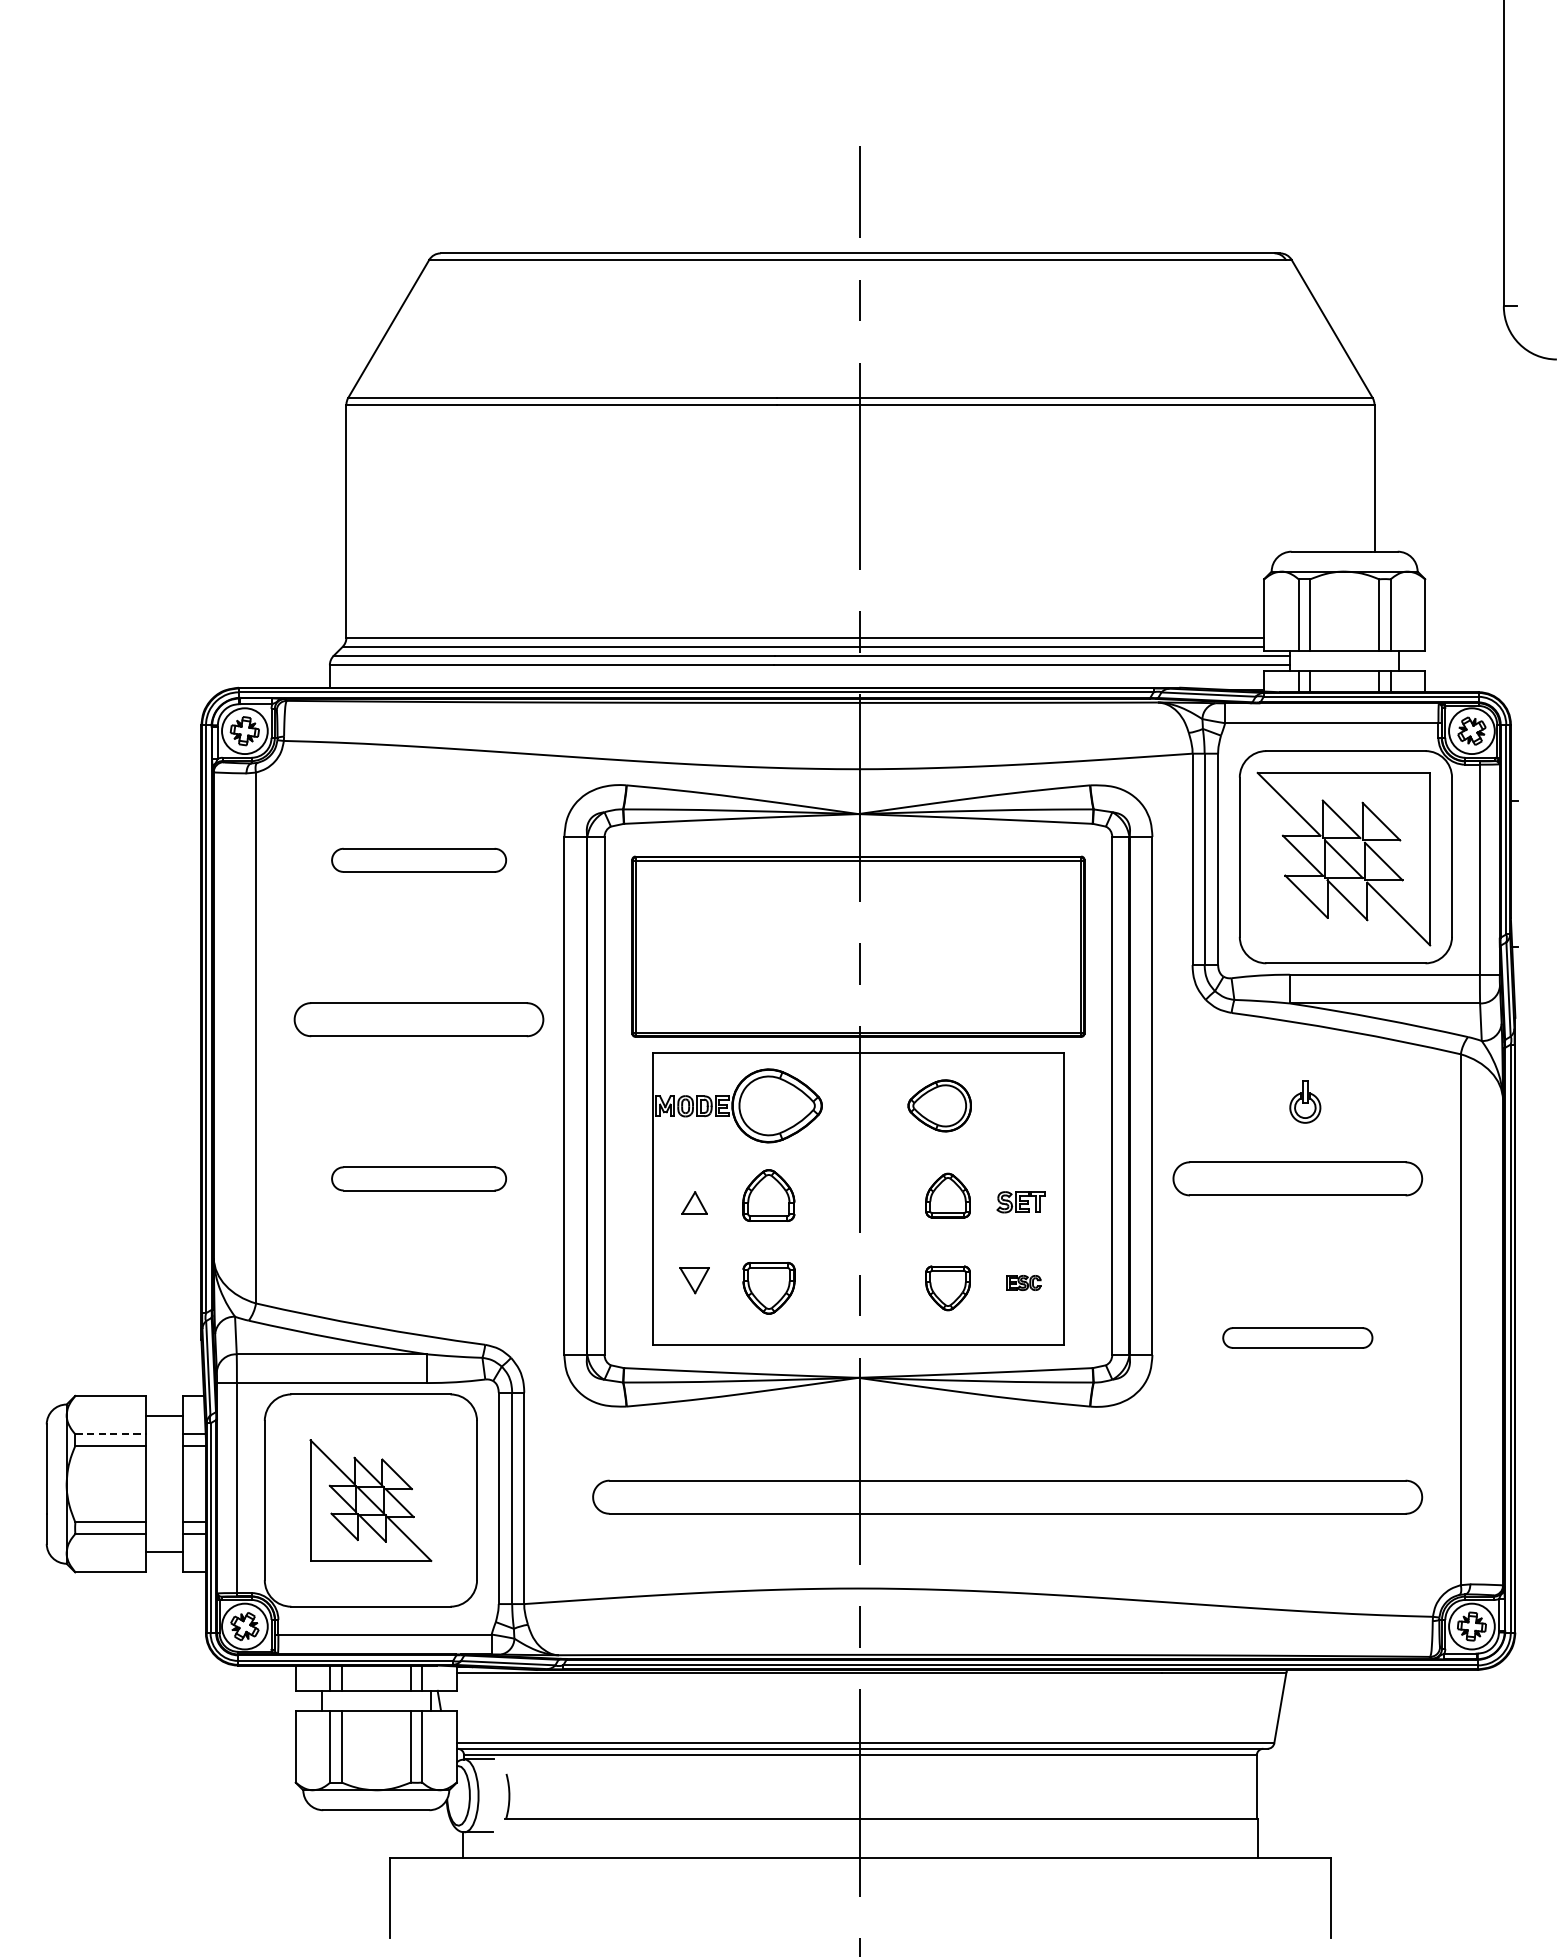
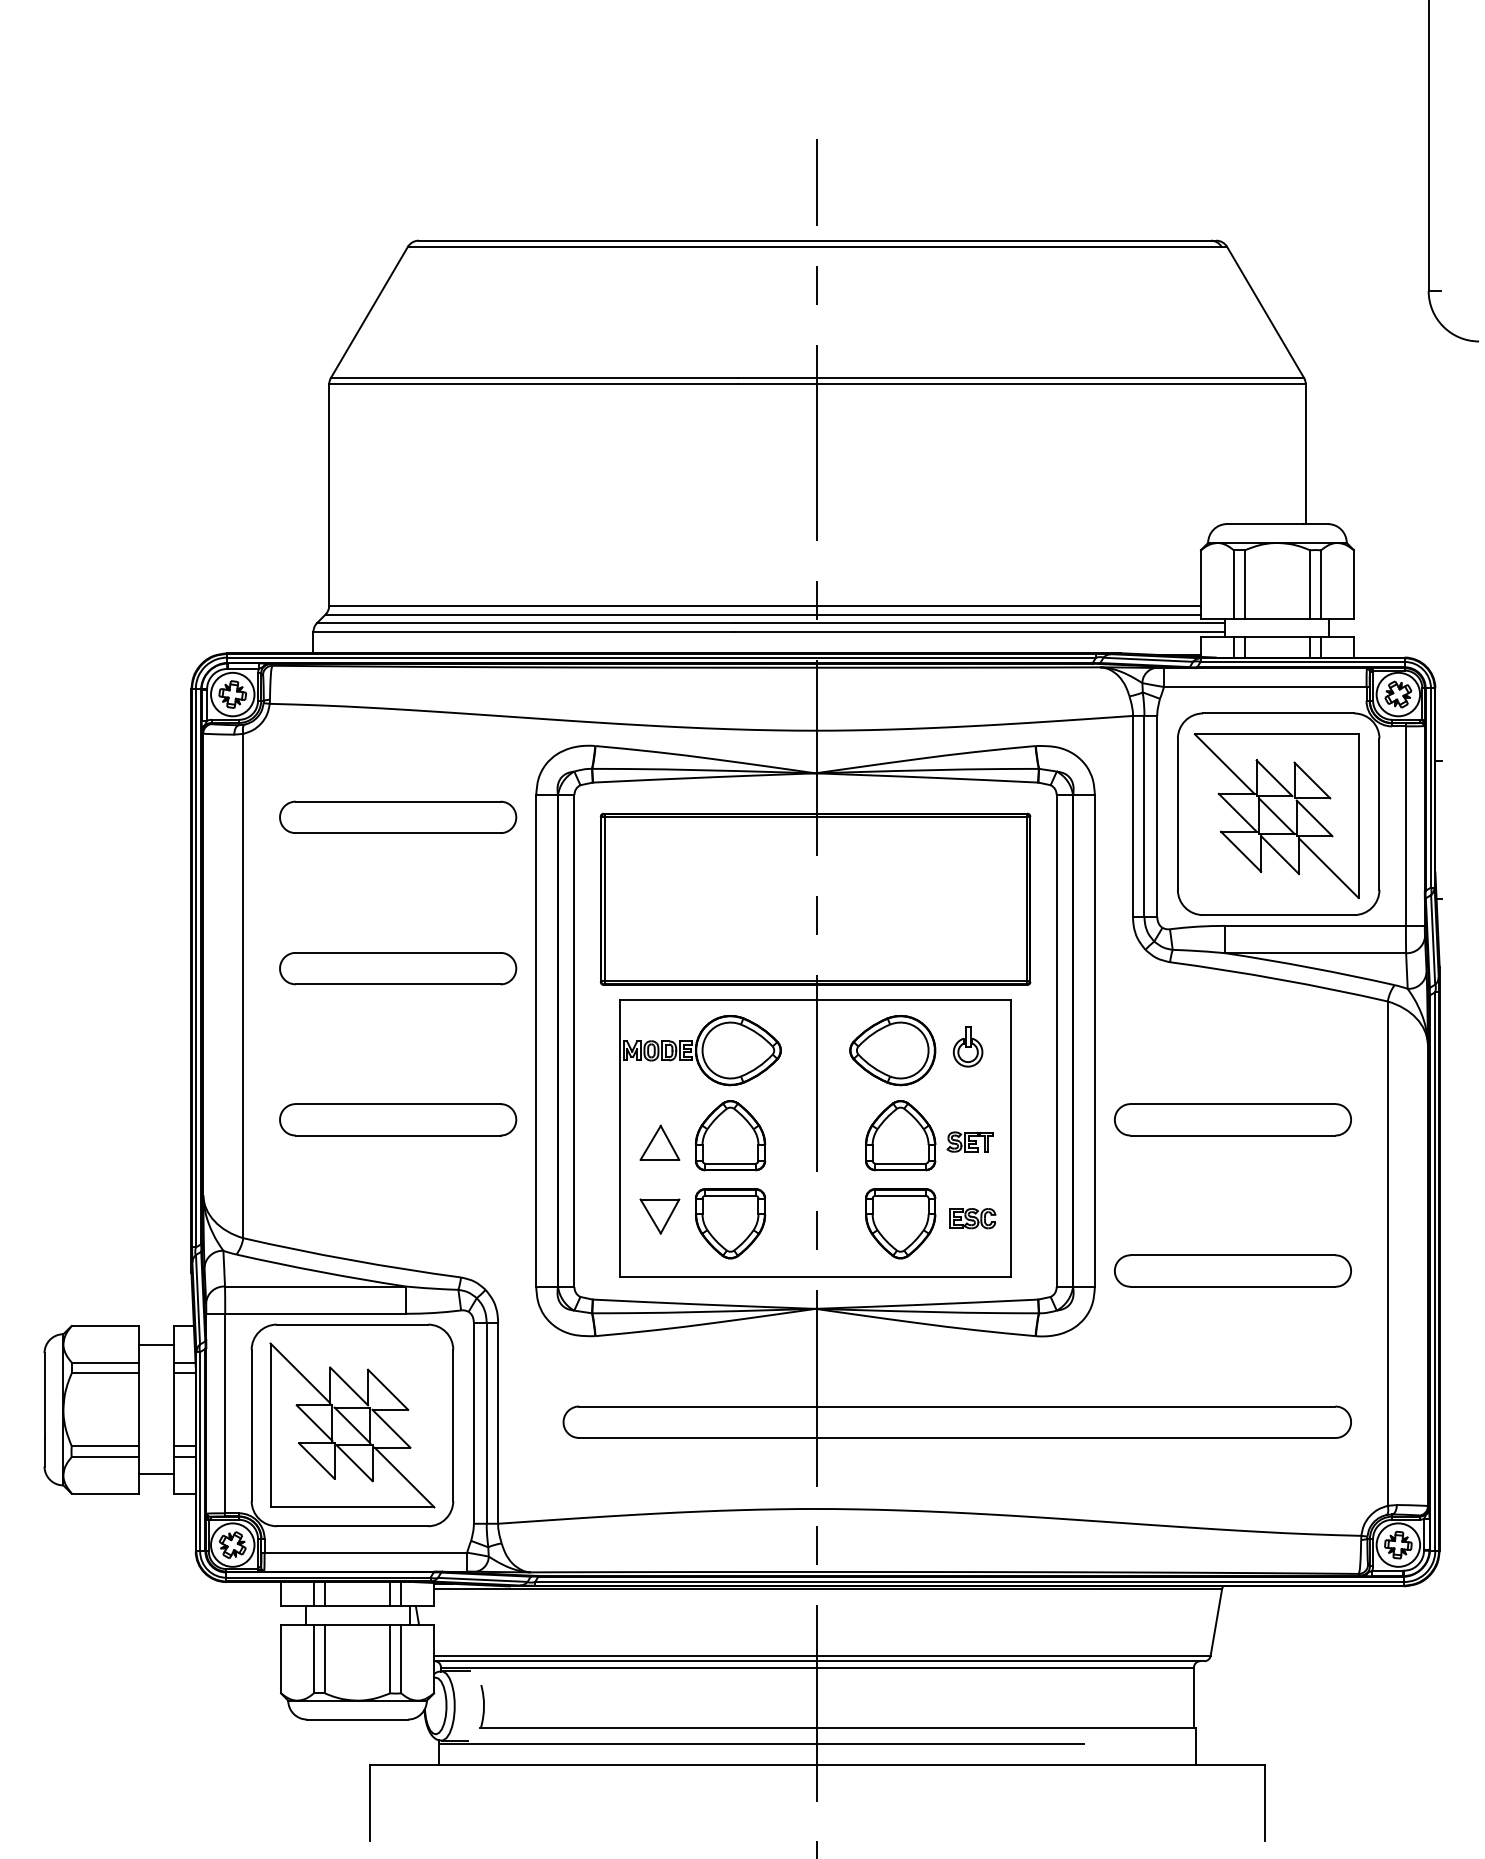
part: (419, 859) -> (398, 816), size x1.43
part: (1304, 1101) -> (967, 1046), moved
part: (939, 1105) -> (892, 1050), size x1.43
part: (419, 1178) -> (398, 1119), size x1.43
part: (768, 1195) -> (730, 1135), size x1.43
part: (947, 1195) -> (900, 1135), size x1.67
part: (694, 1202) -> (659, 1142), size x1.67
part: (694, 1280) -> (659, 1216), size x1.43
part: (1023, 1282) -> (972, 1218), size x1.43
part: (768, 1287) -> (730, 1223), size x1.43
part: (947, 1287) -> (900, 1223), size x1.67
part: (1297, 1337) -> (1232, 1270), size x1.67
line: (110, 1434) -> (105, 1362), dashed -> solid
part: (370, 1500) -> (352, 1425), size x1.43
line: (802, 1835) -> (762, 1743), added

